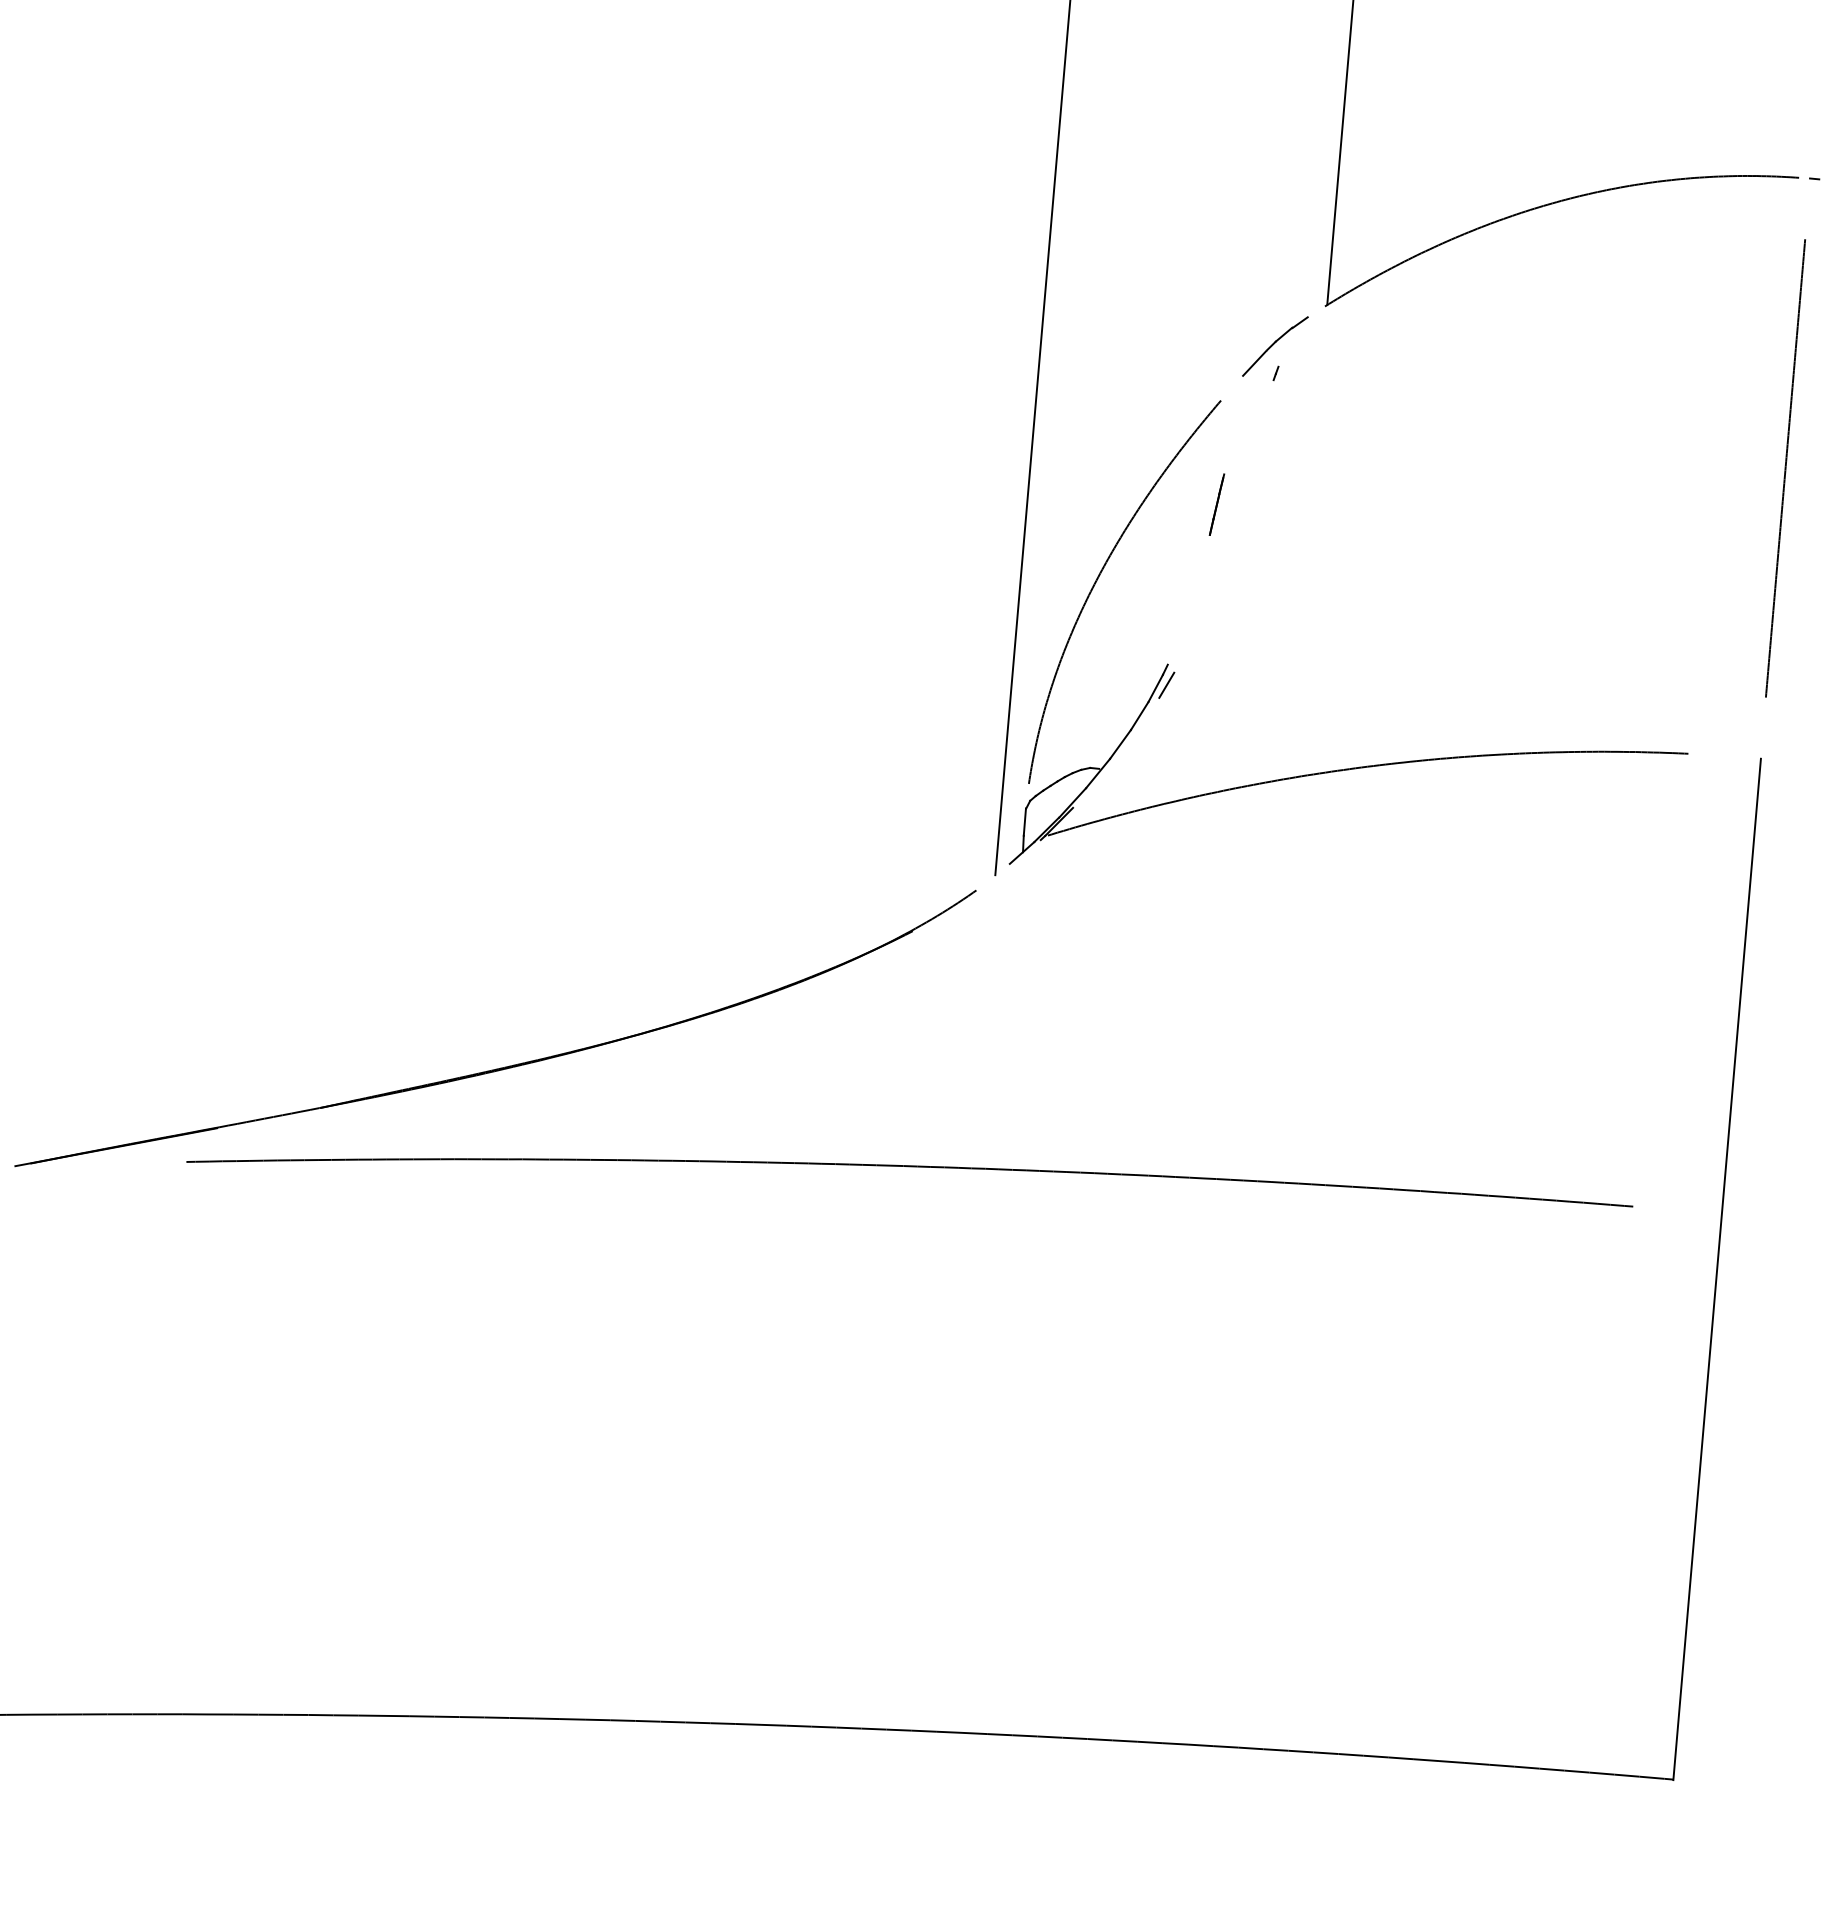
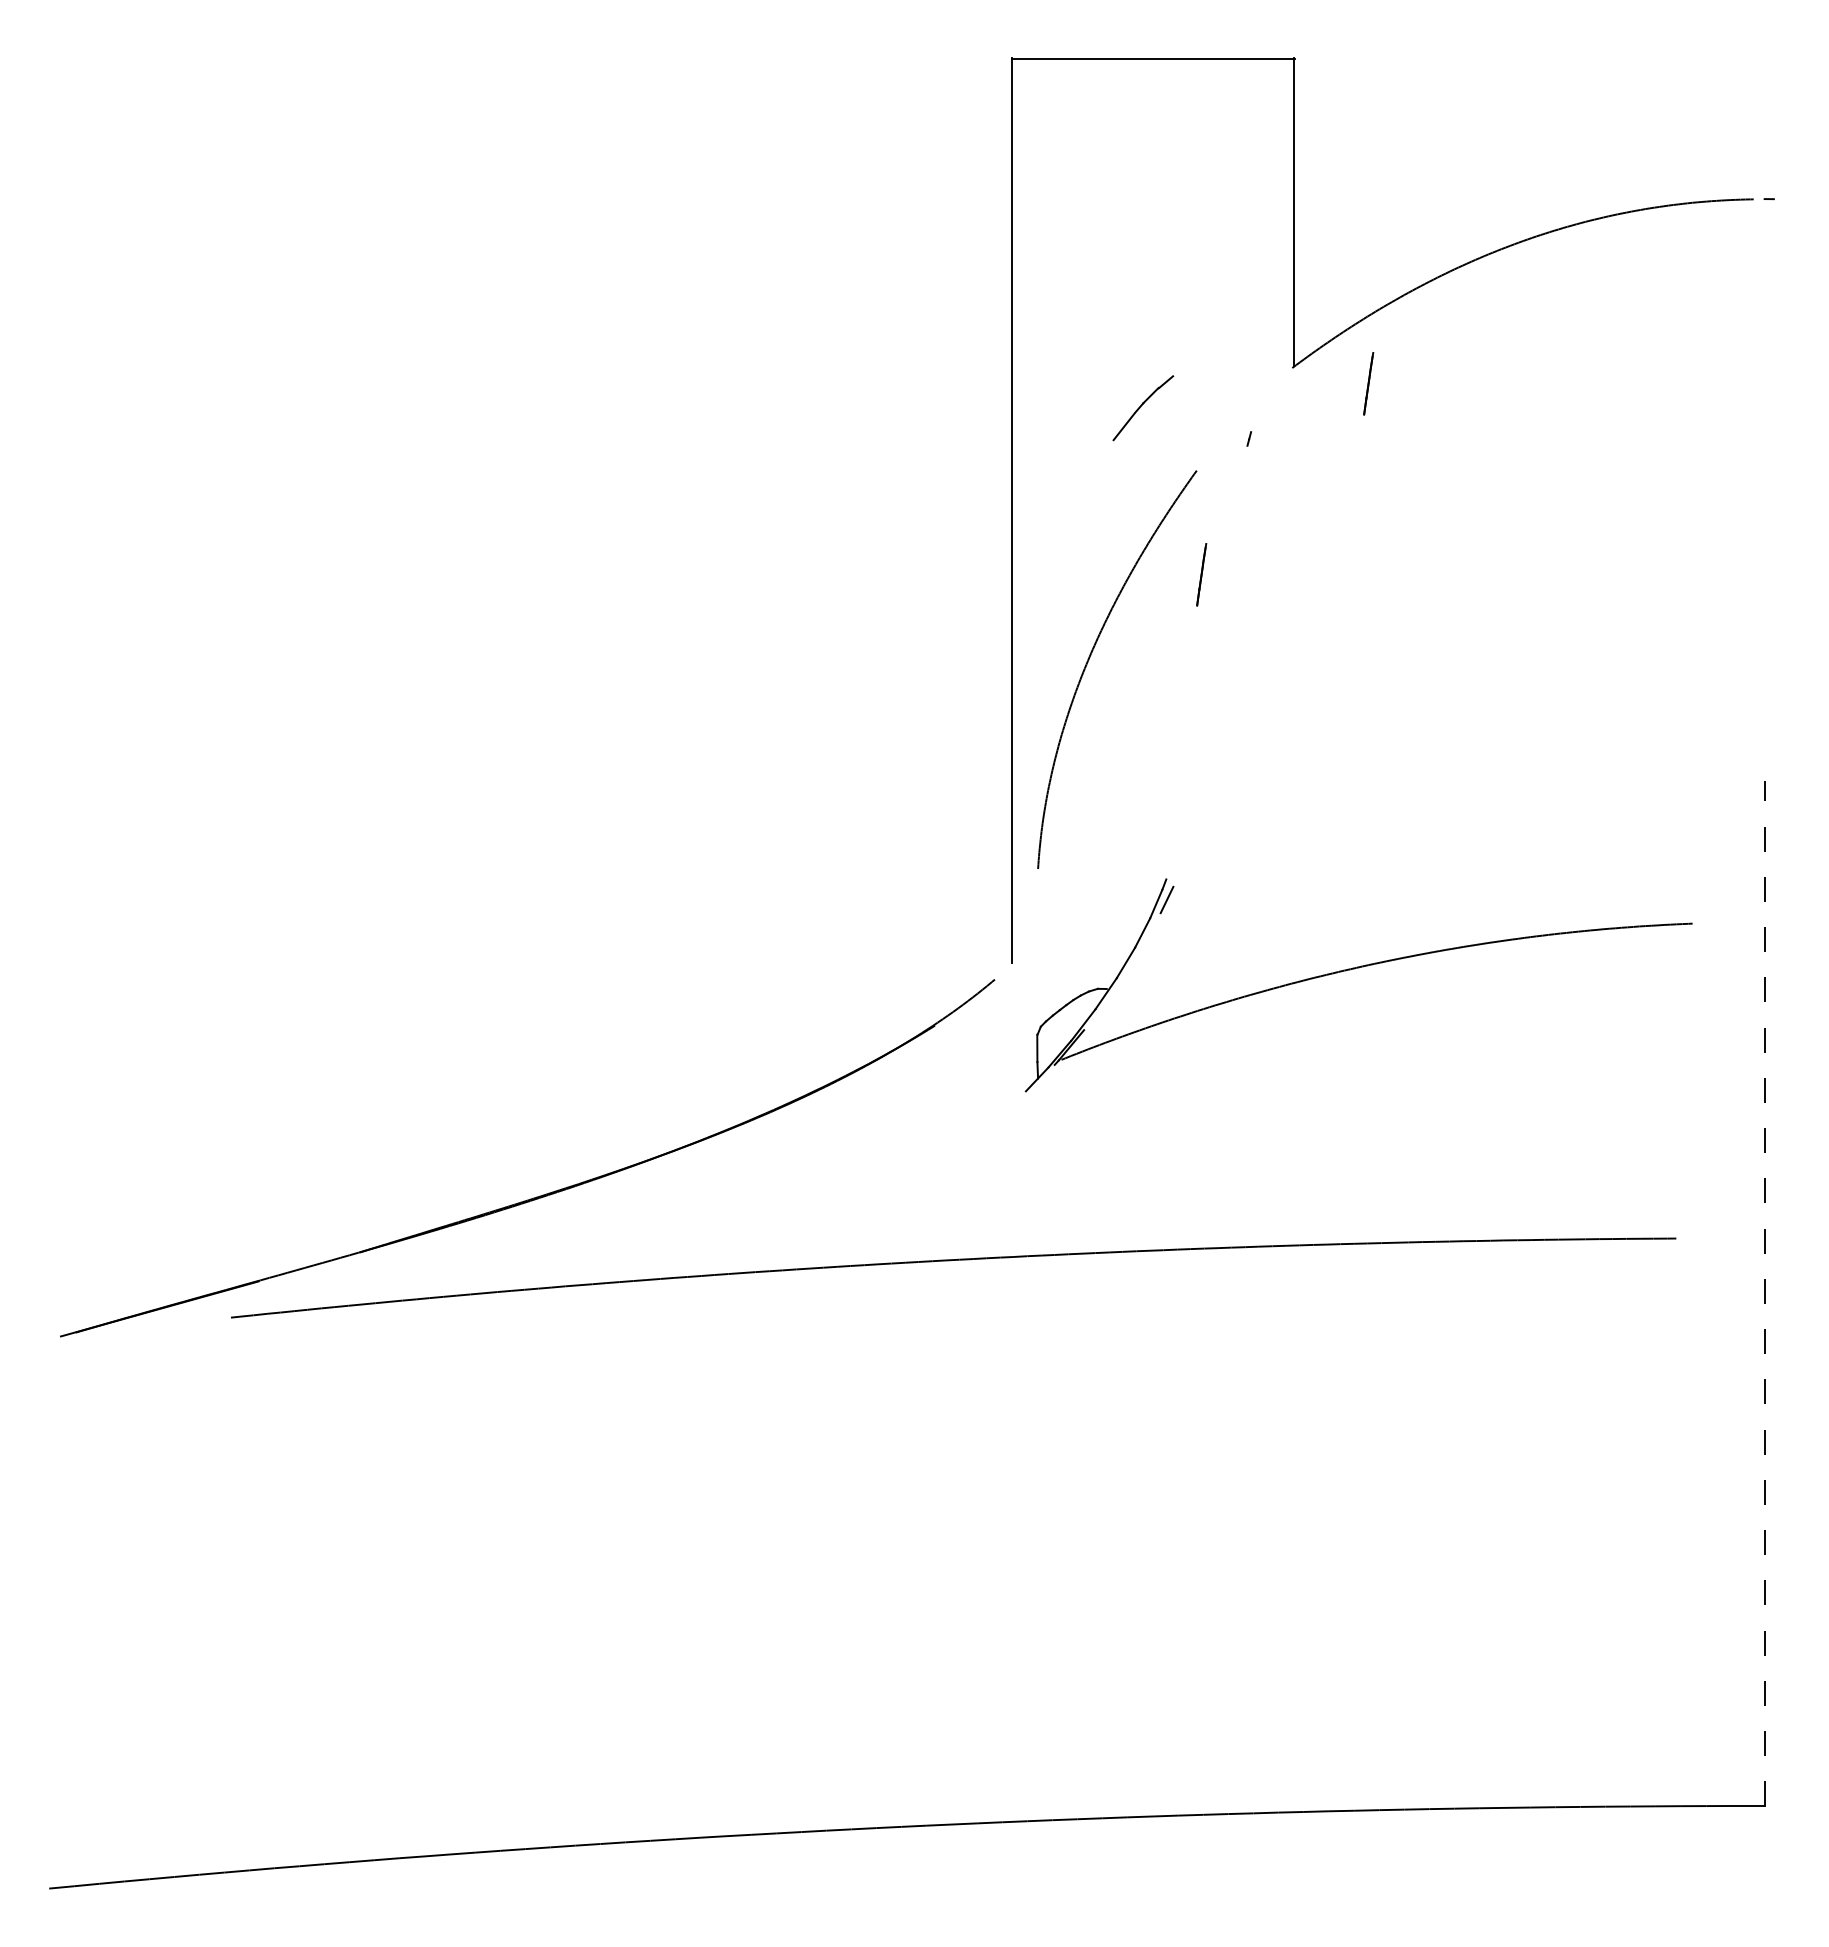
line: (1399, 328) -> (1368, 383), added
part: (1275, 346) -> (1143, 408), moved
line: (1785, 467) -> (1764, 489), removed
part: (1347, 770) -> (1354, 969), moved
line: (1717, 1268) -> (1765, 1293), solid -> dashed

